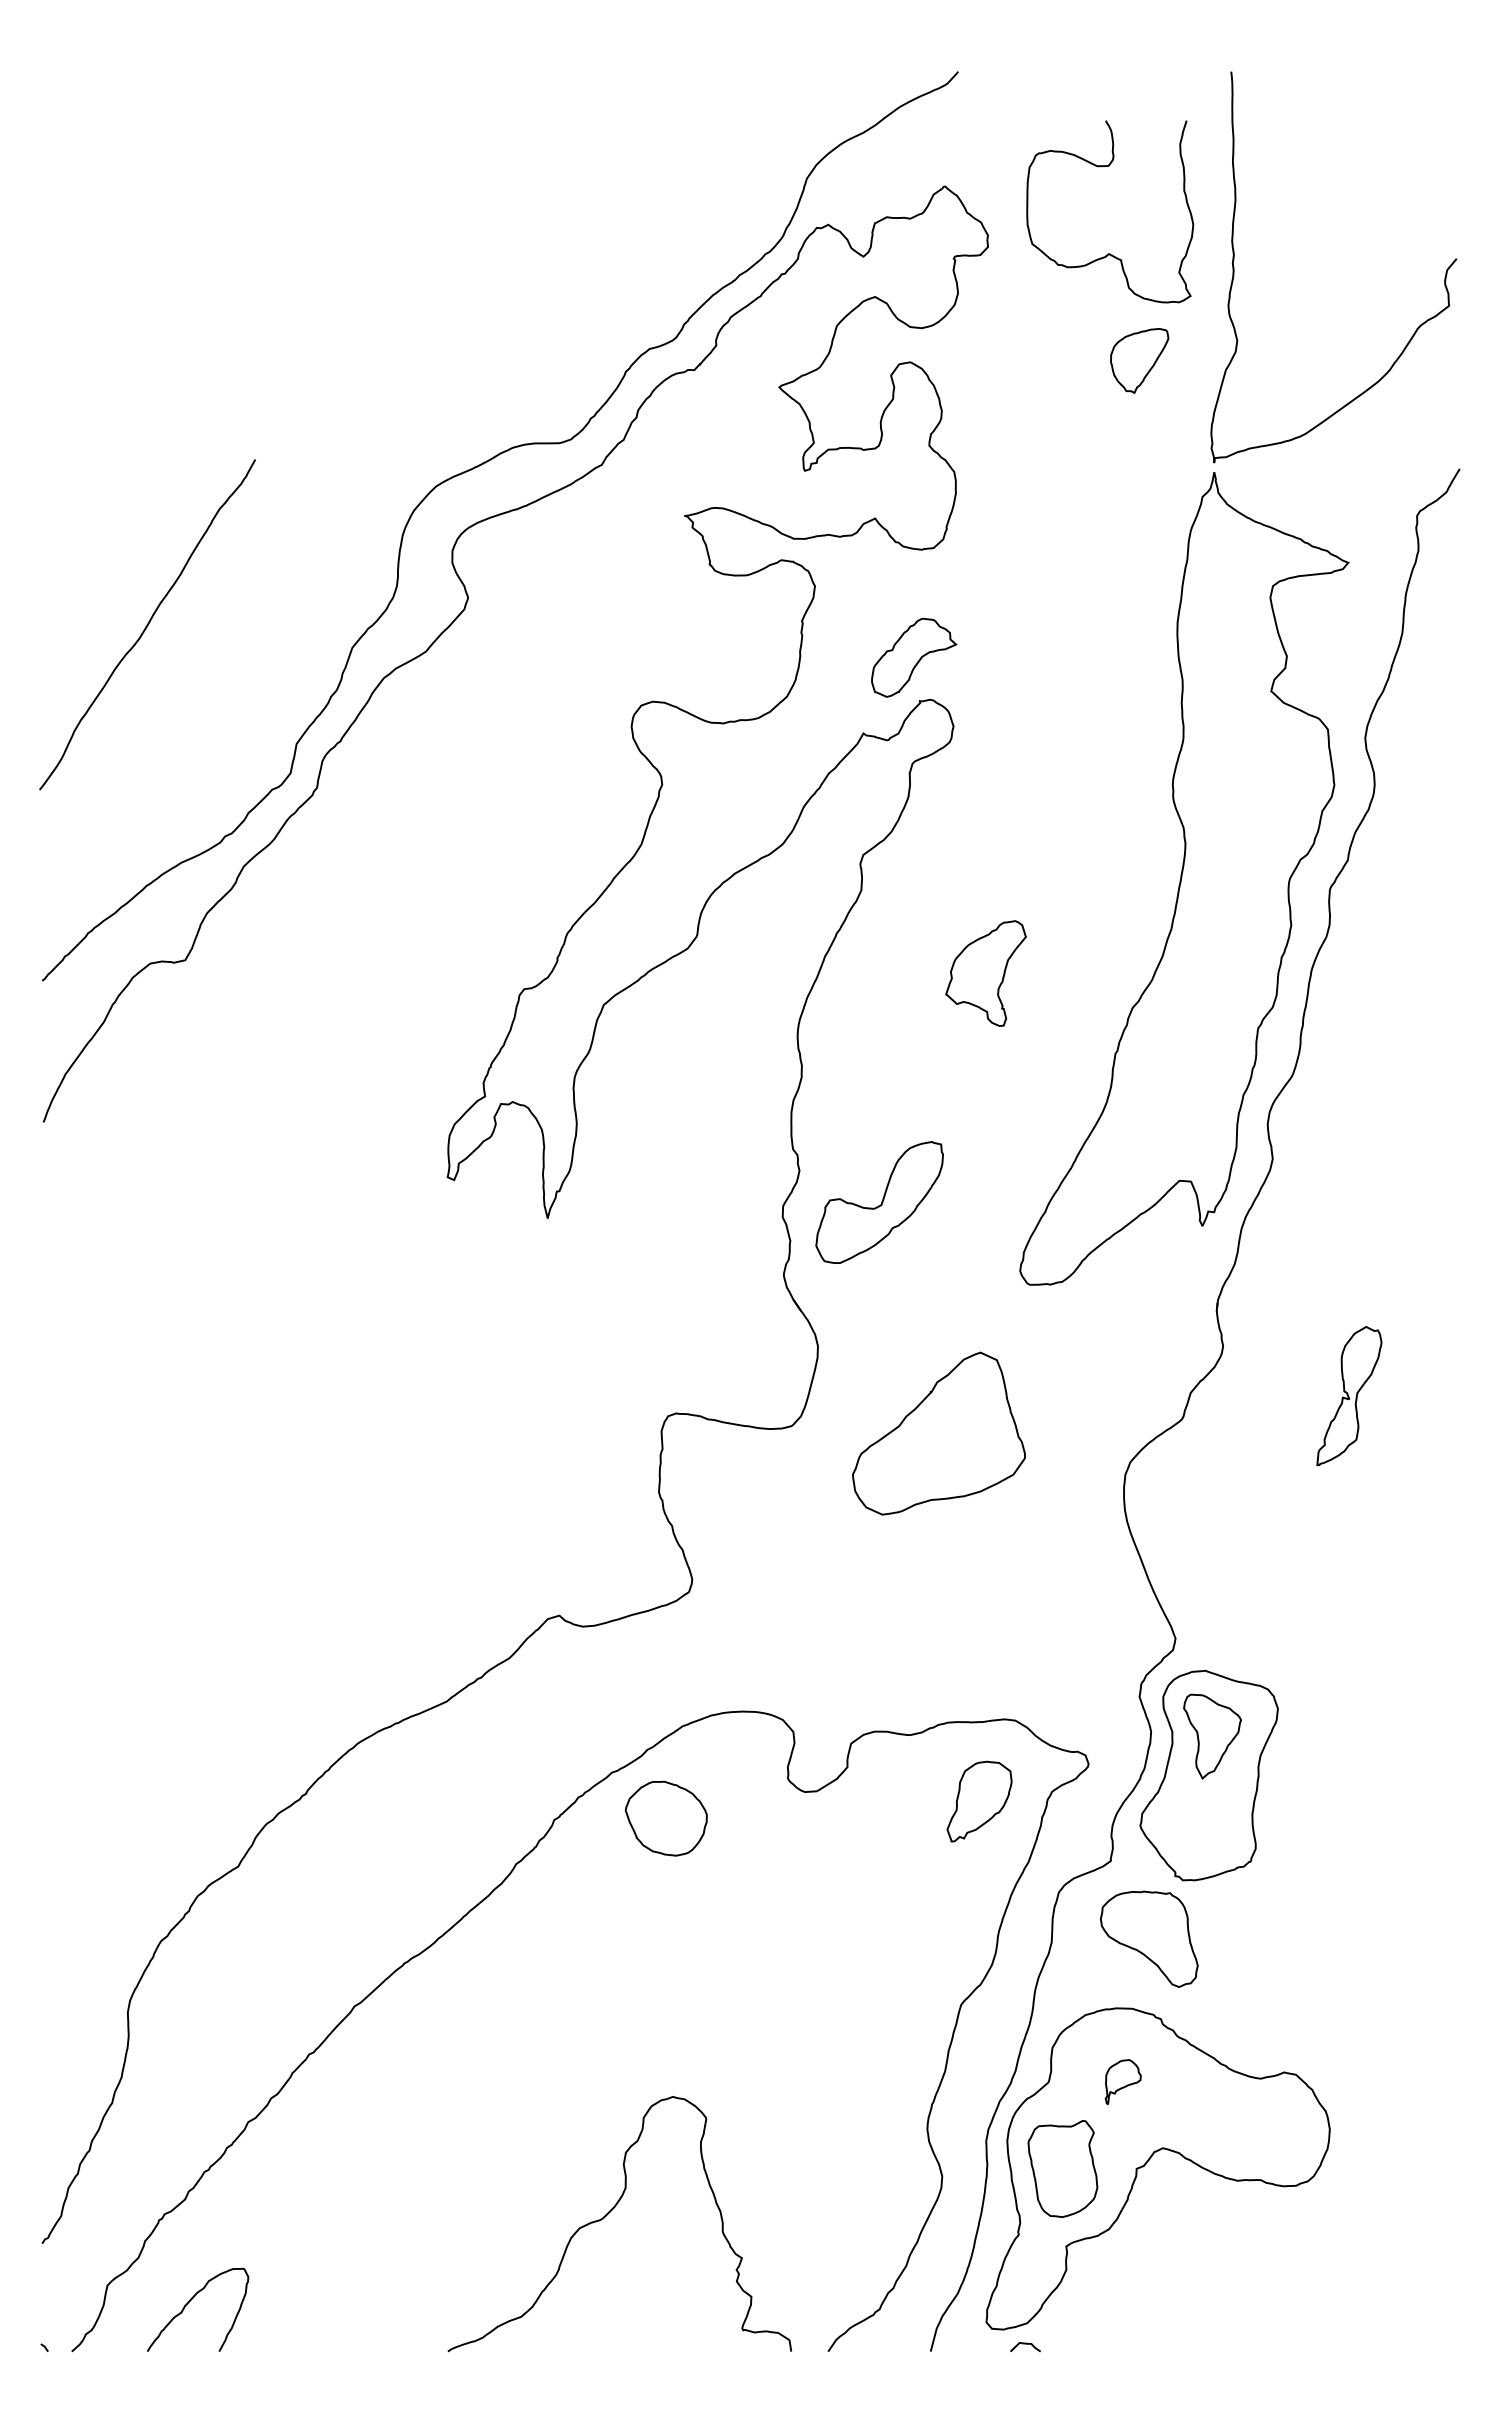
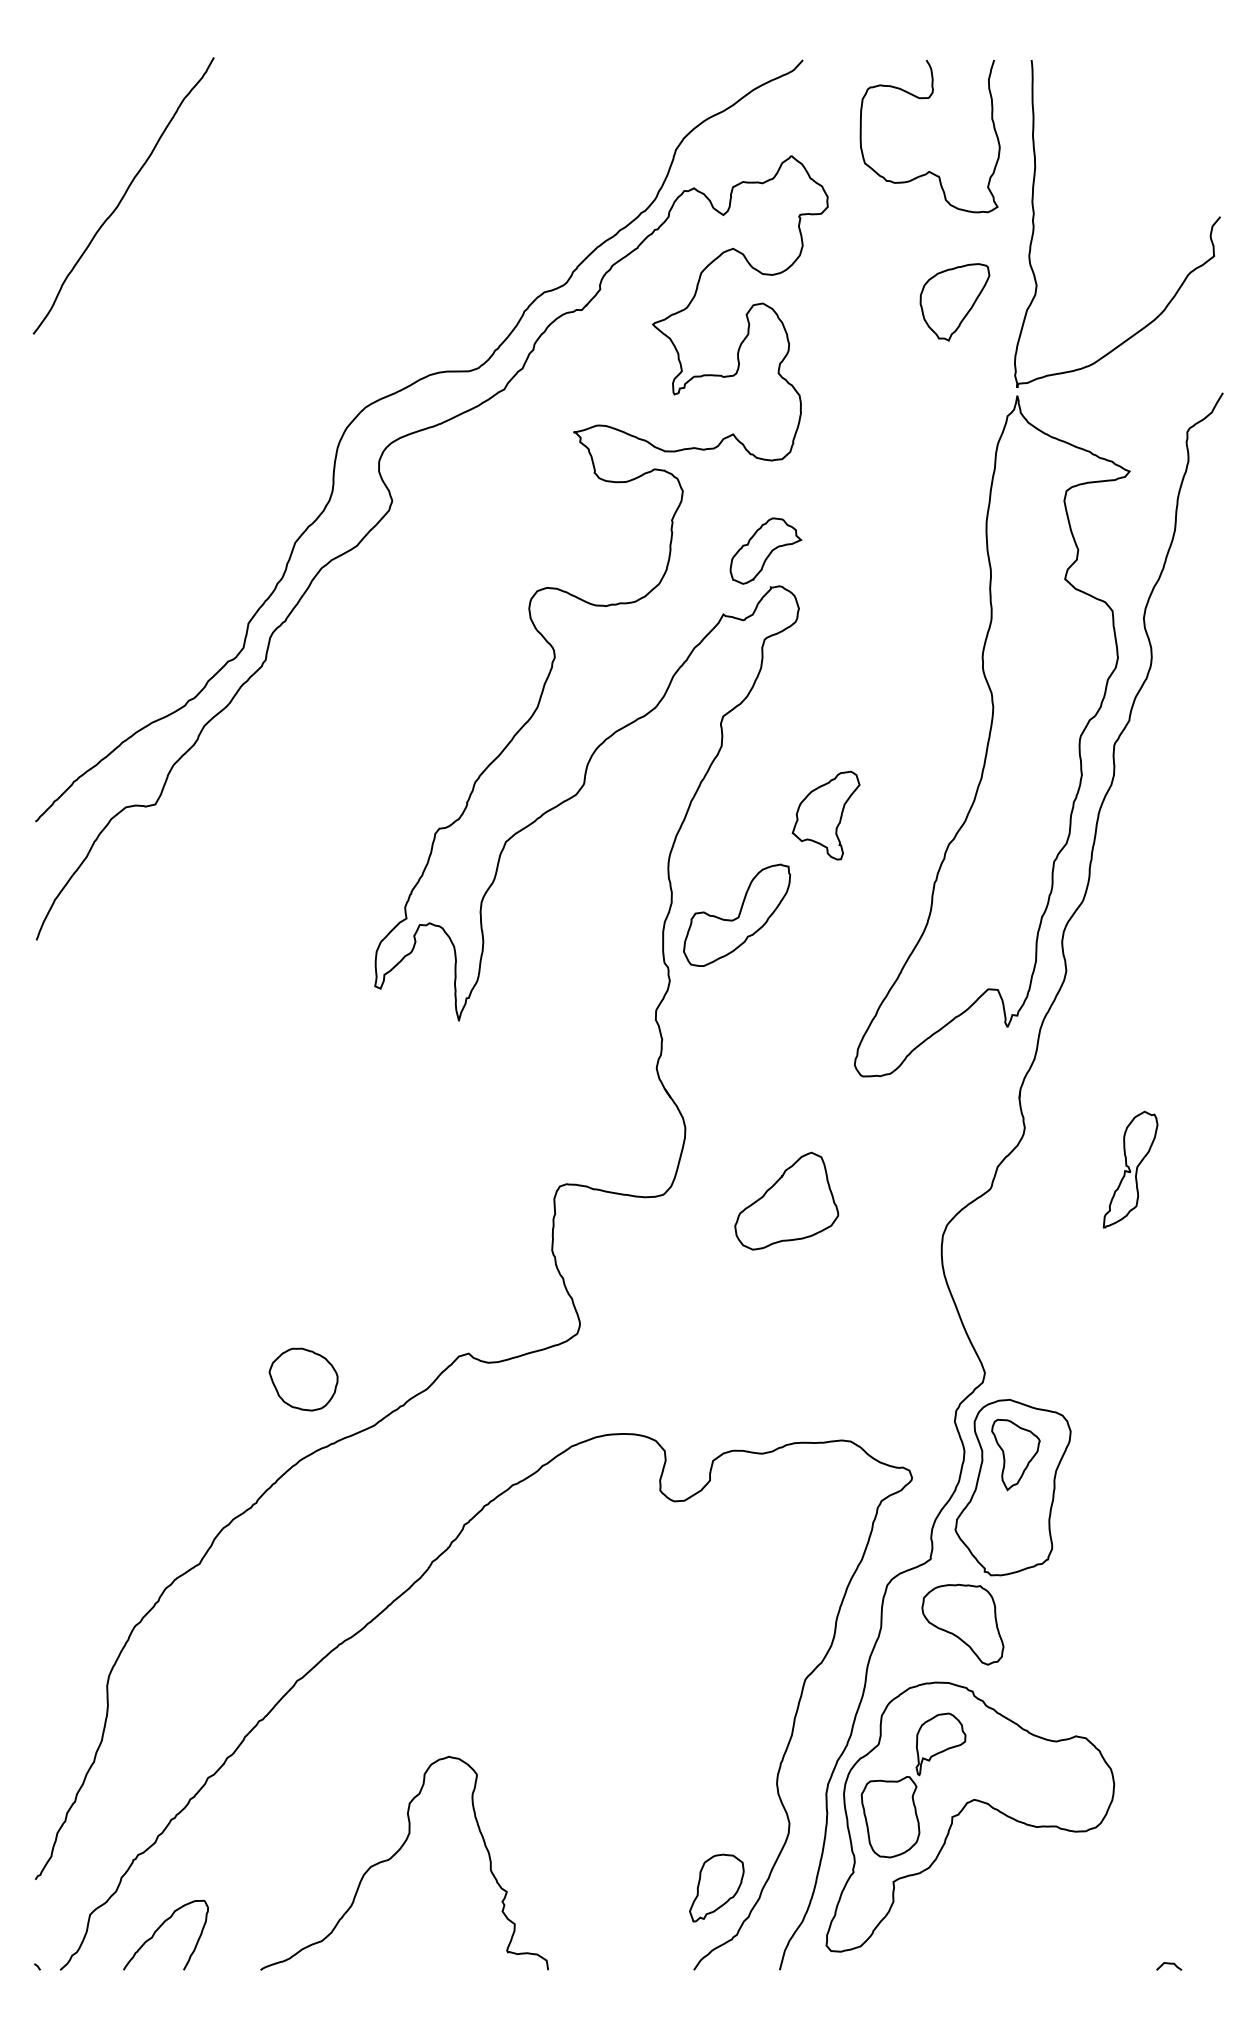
curve: (1110, 253) -> (930, 171), moved
part: (1139, 360) -> (954, 302), size x1.43
curve: (147, 624) -> (123, 195), moved
part: (879, 1202) -> (736, 915), moved
part: (938, 1433) -> (786, 1200), size x0.71
part: (979, 1801) -> (716, 1887), moved
part: (665, 1818) -> (302, 1379), moved
part: (1123, 2081) -> (941, 1743), size x1.67
curve: (609, 2213) -> (395, 1854), moved
curve: (1025, 2344) -> (1169, 1964), moved

